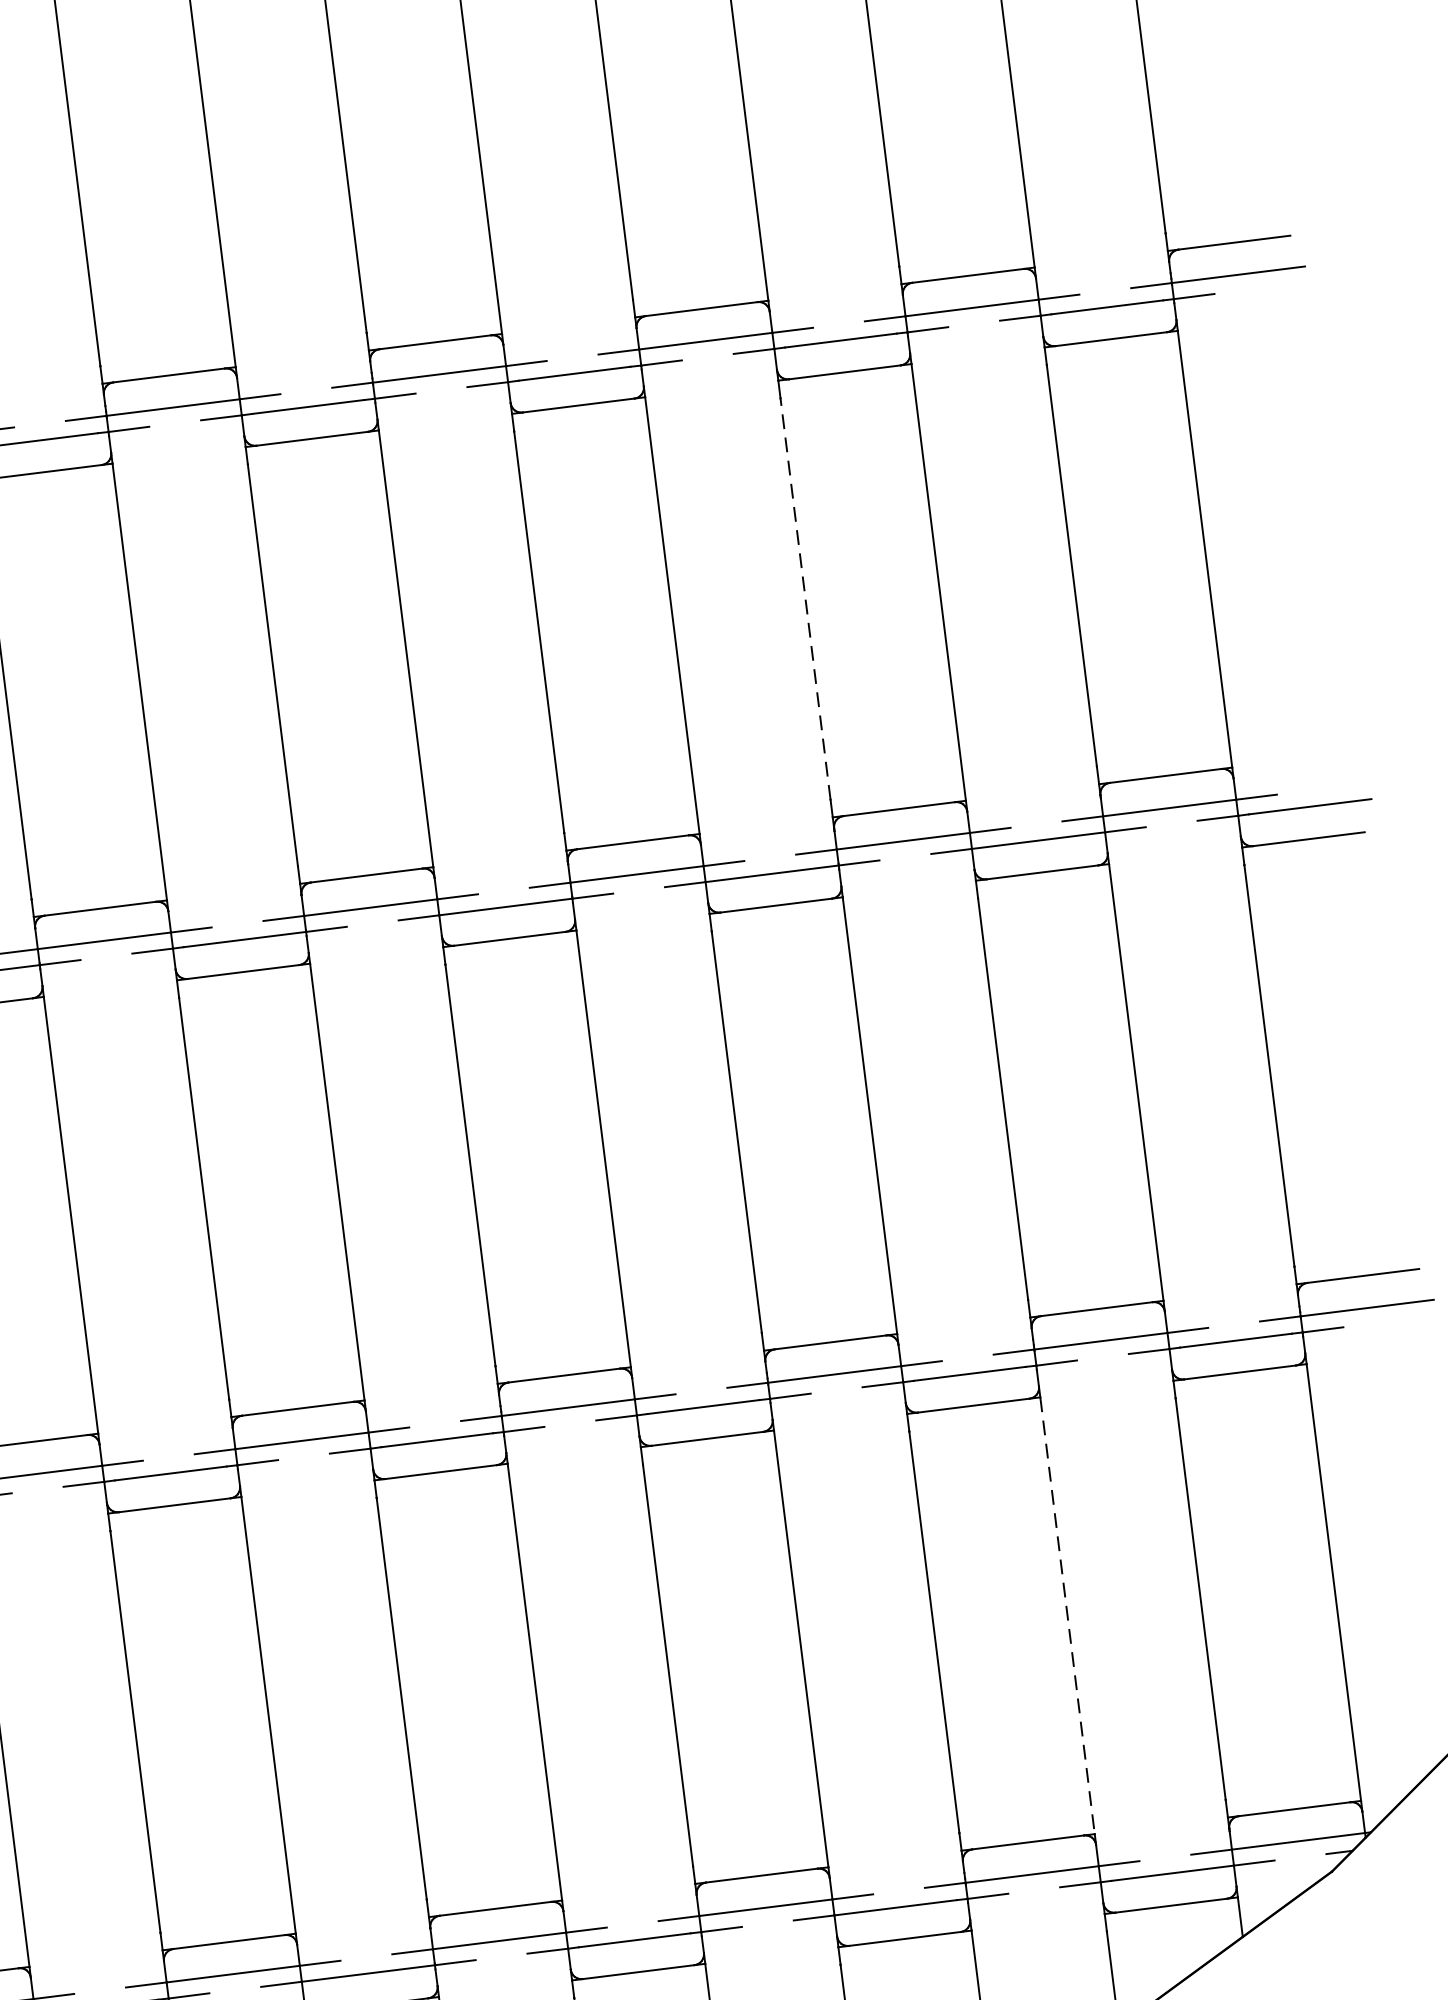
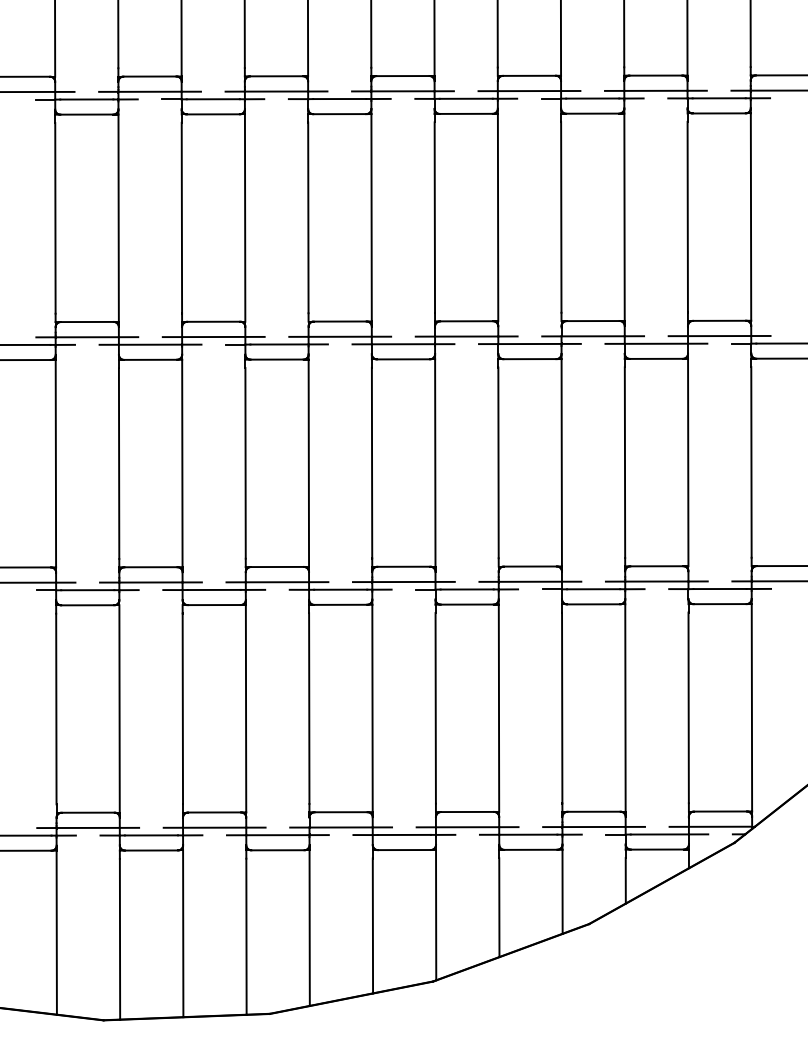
line: (805, 597) -> (561, 216), dashed -> solid
line: (1067, 1616) -> (625, 708), dashed -> solid

